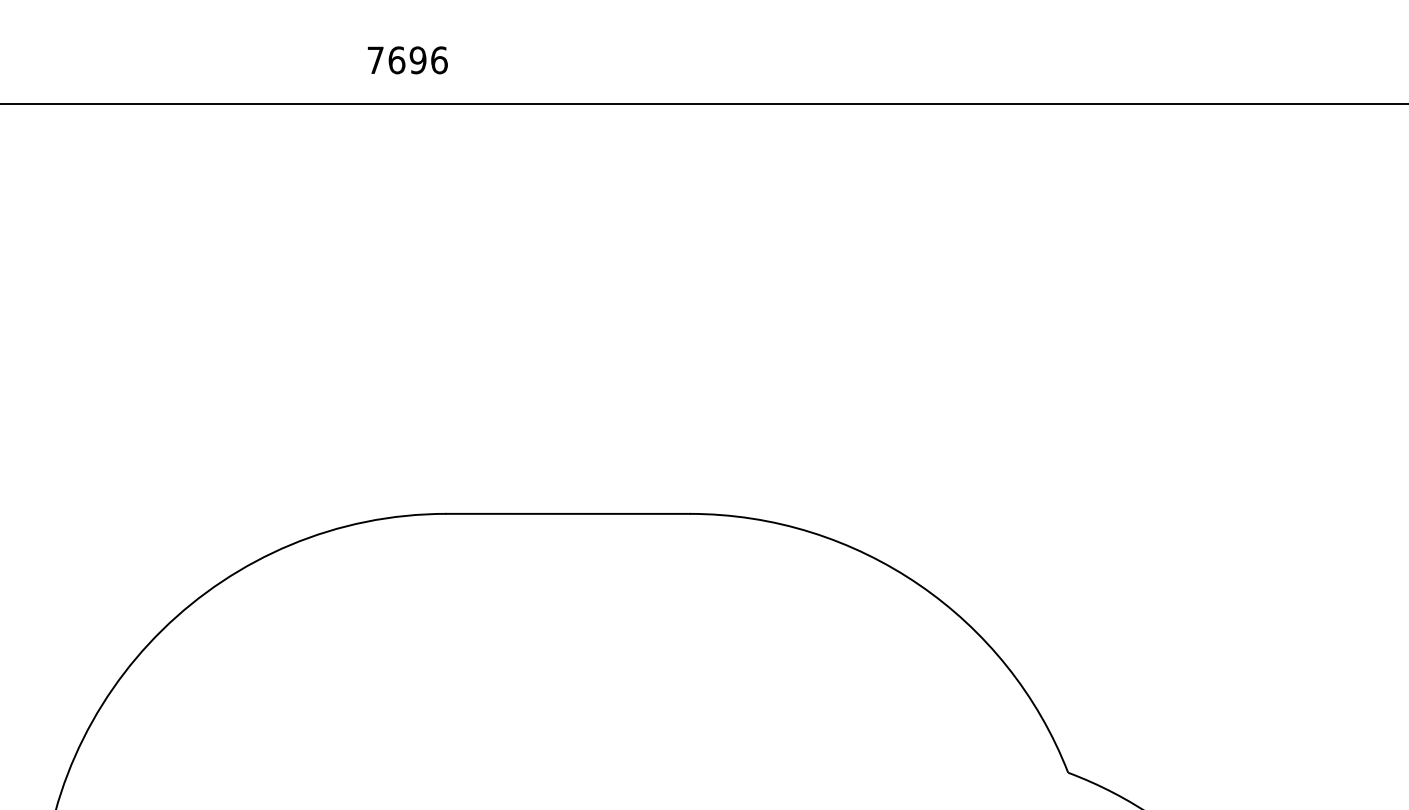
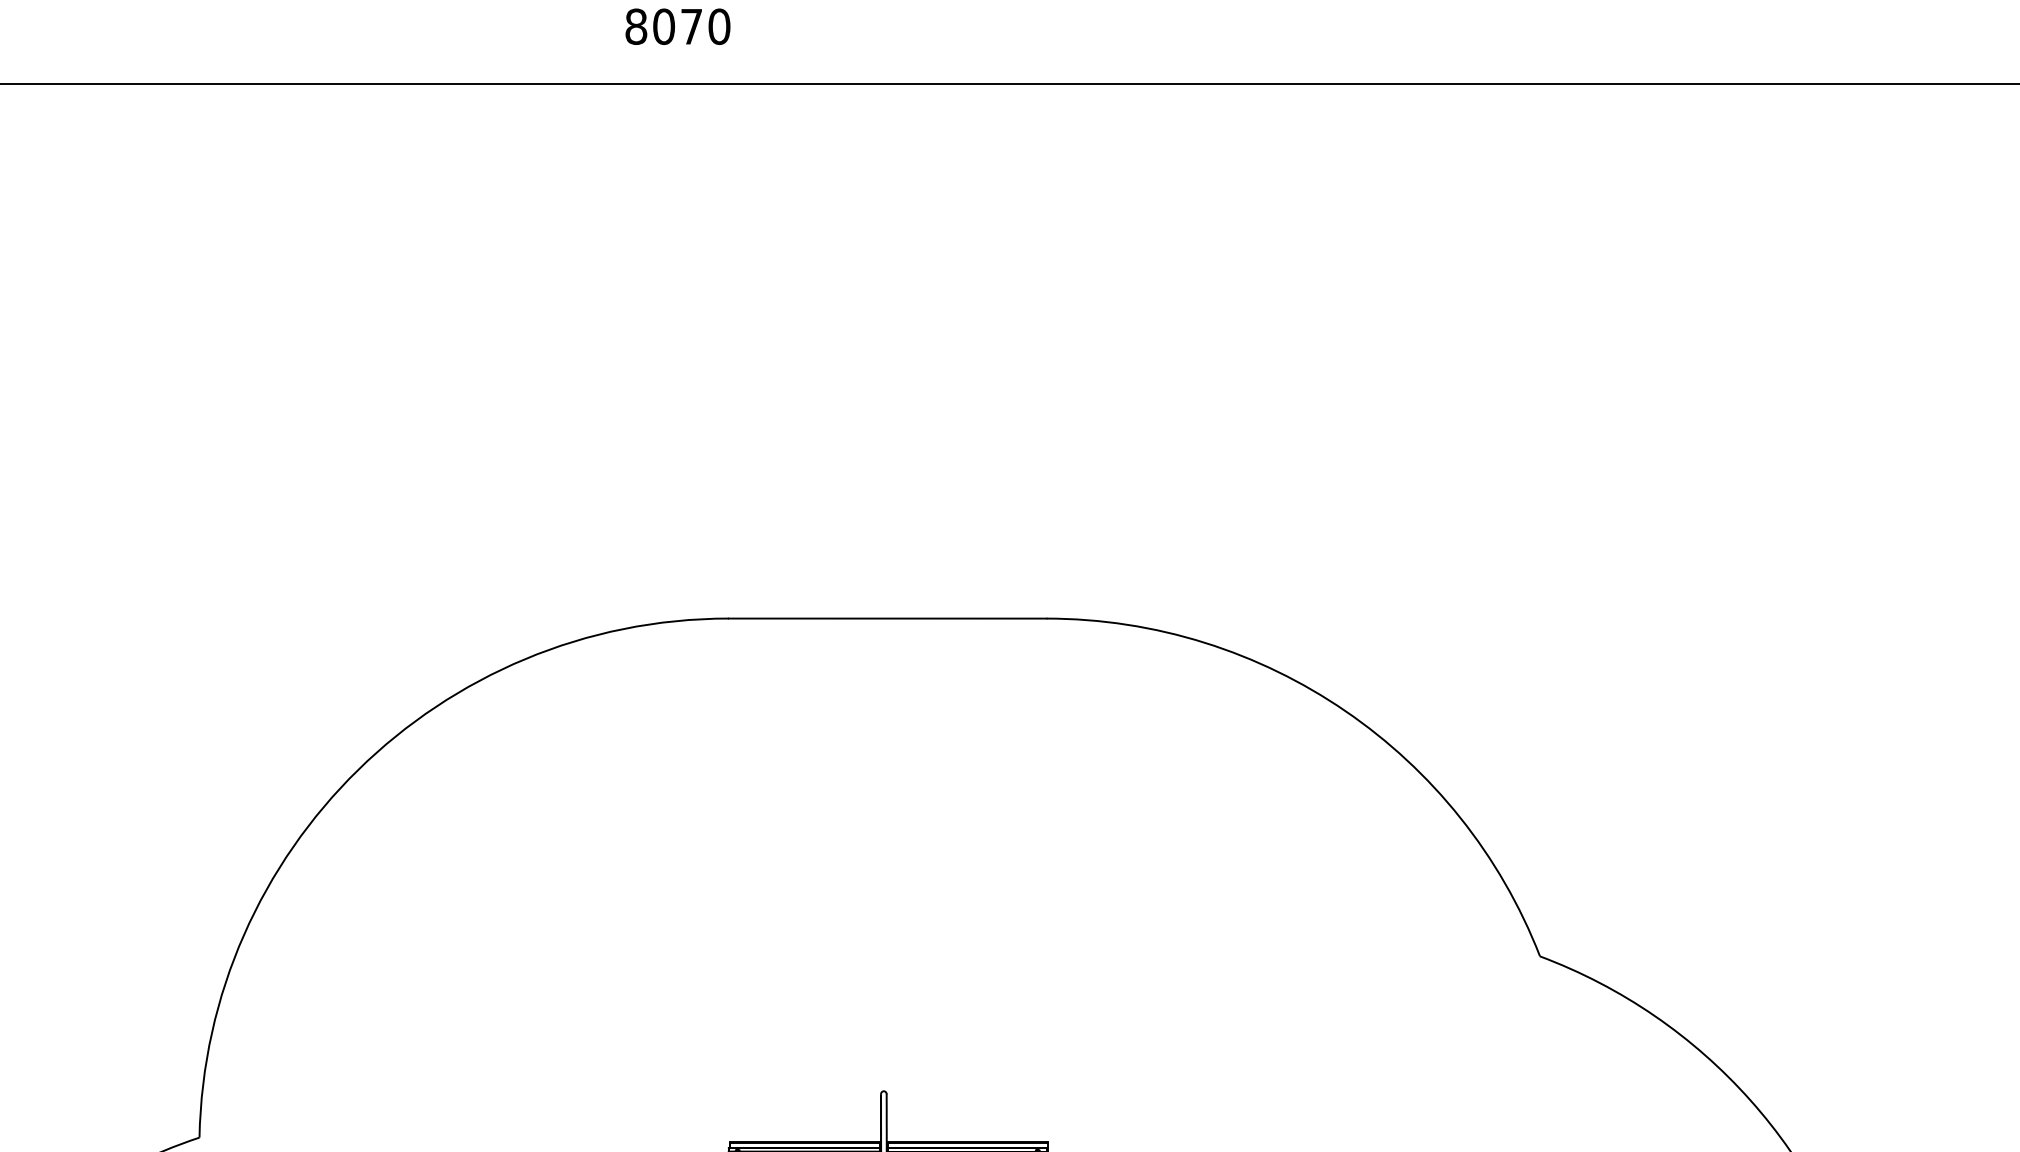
text: (407, 60) -> (677, 26), 7696 -> 8070

